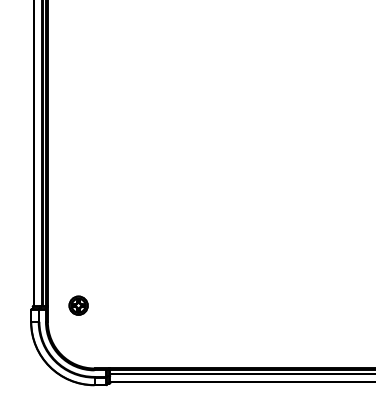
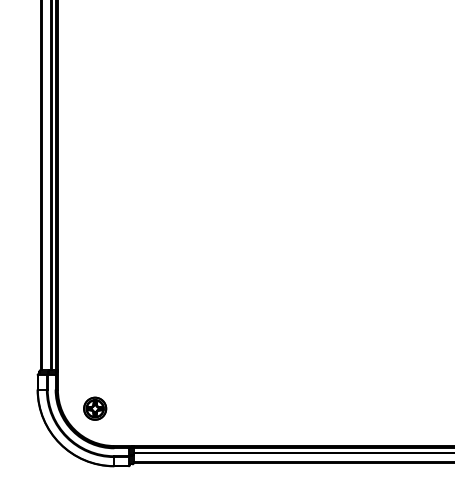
part: (78, 305) -> (94, 408), moved

